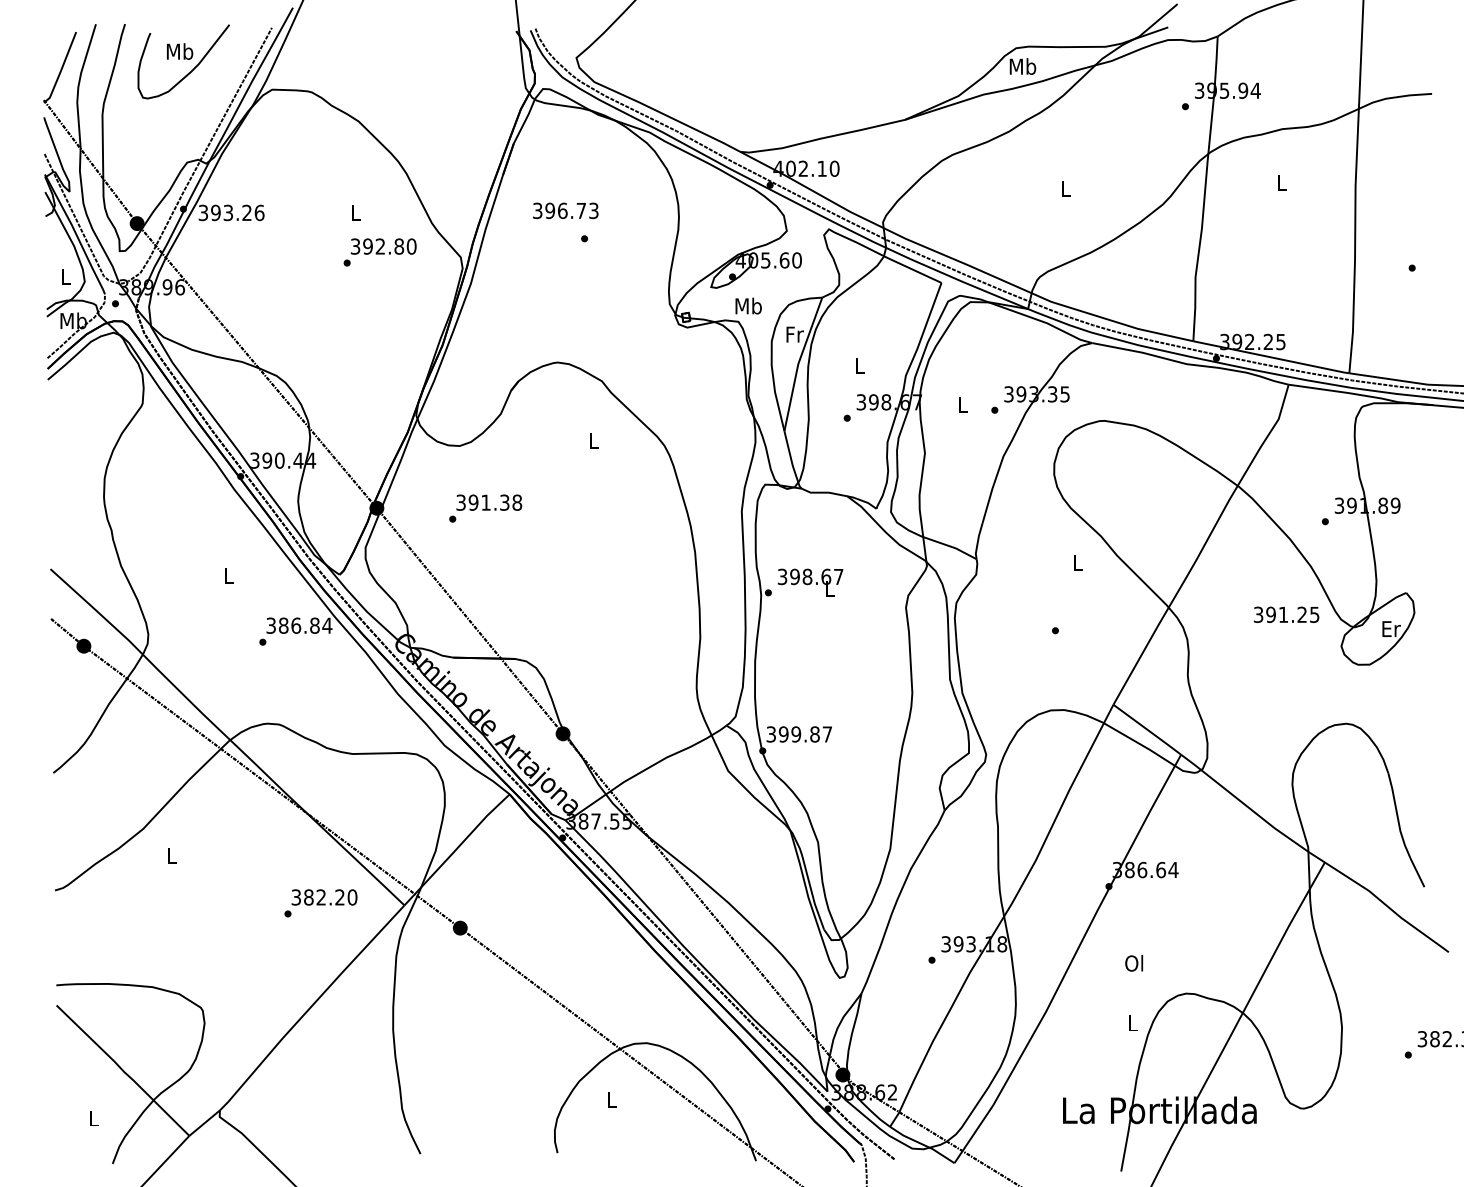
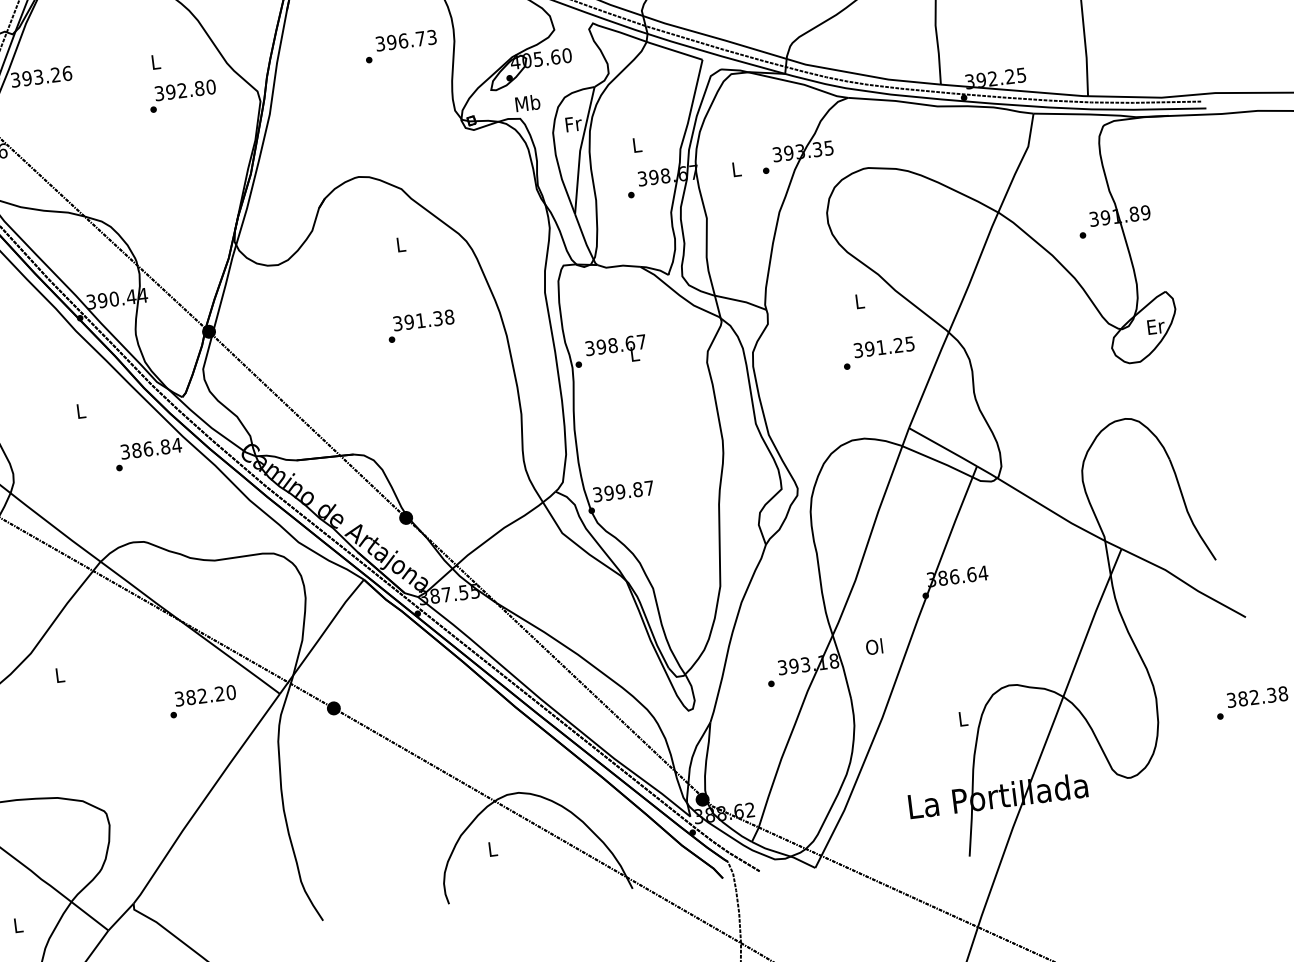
text: (565, 210) -> (405, 40), moved
text: (485, 508) -> (420, 326), moved
text: (1286, 614) -> (884, 346), moved
text: (1134, 963) -> (874, 646), moved

